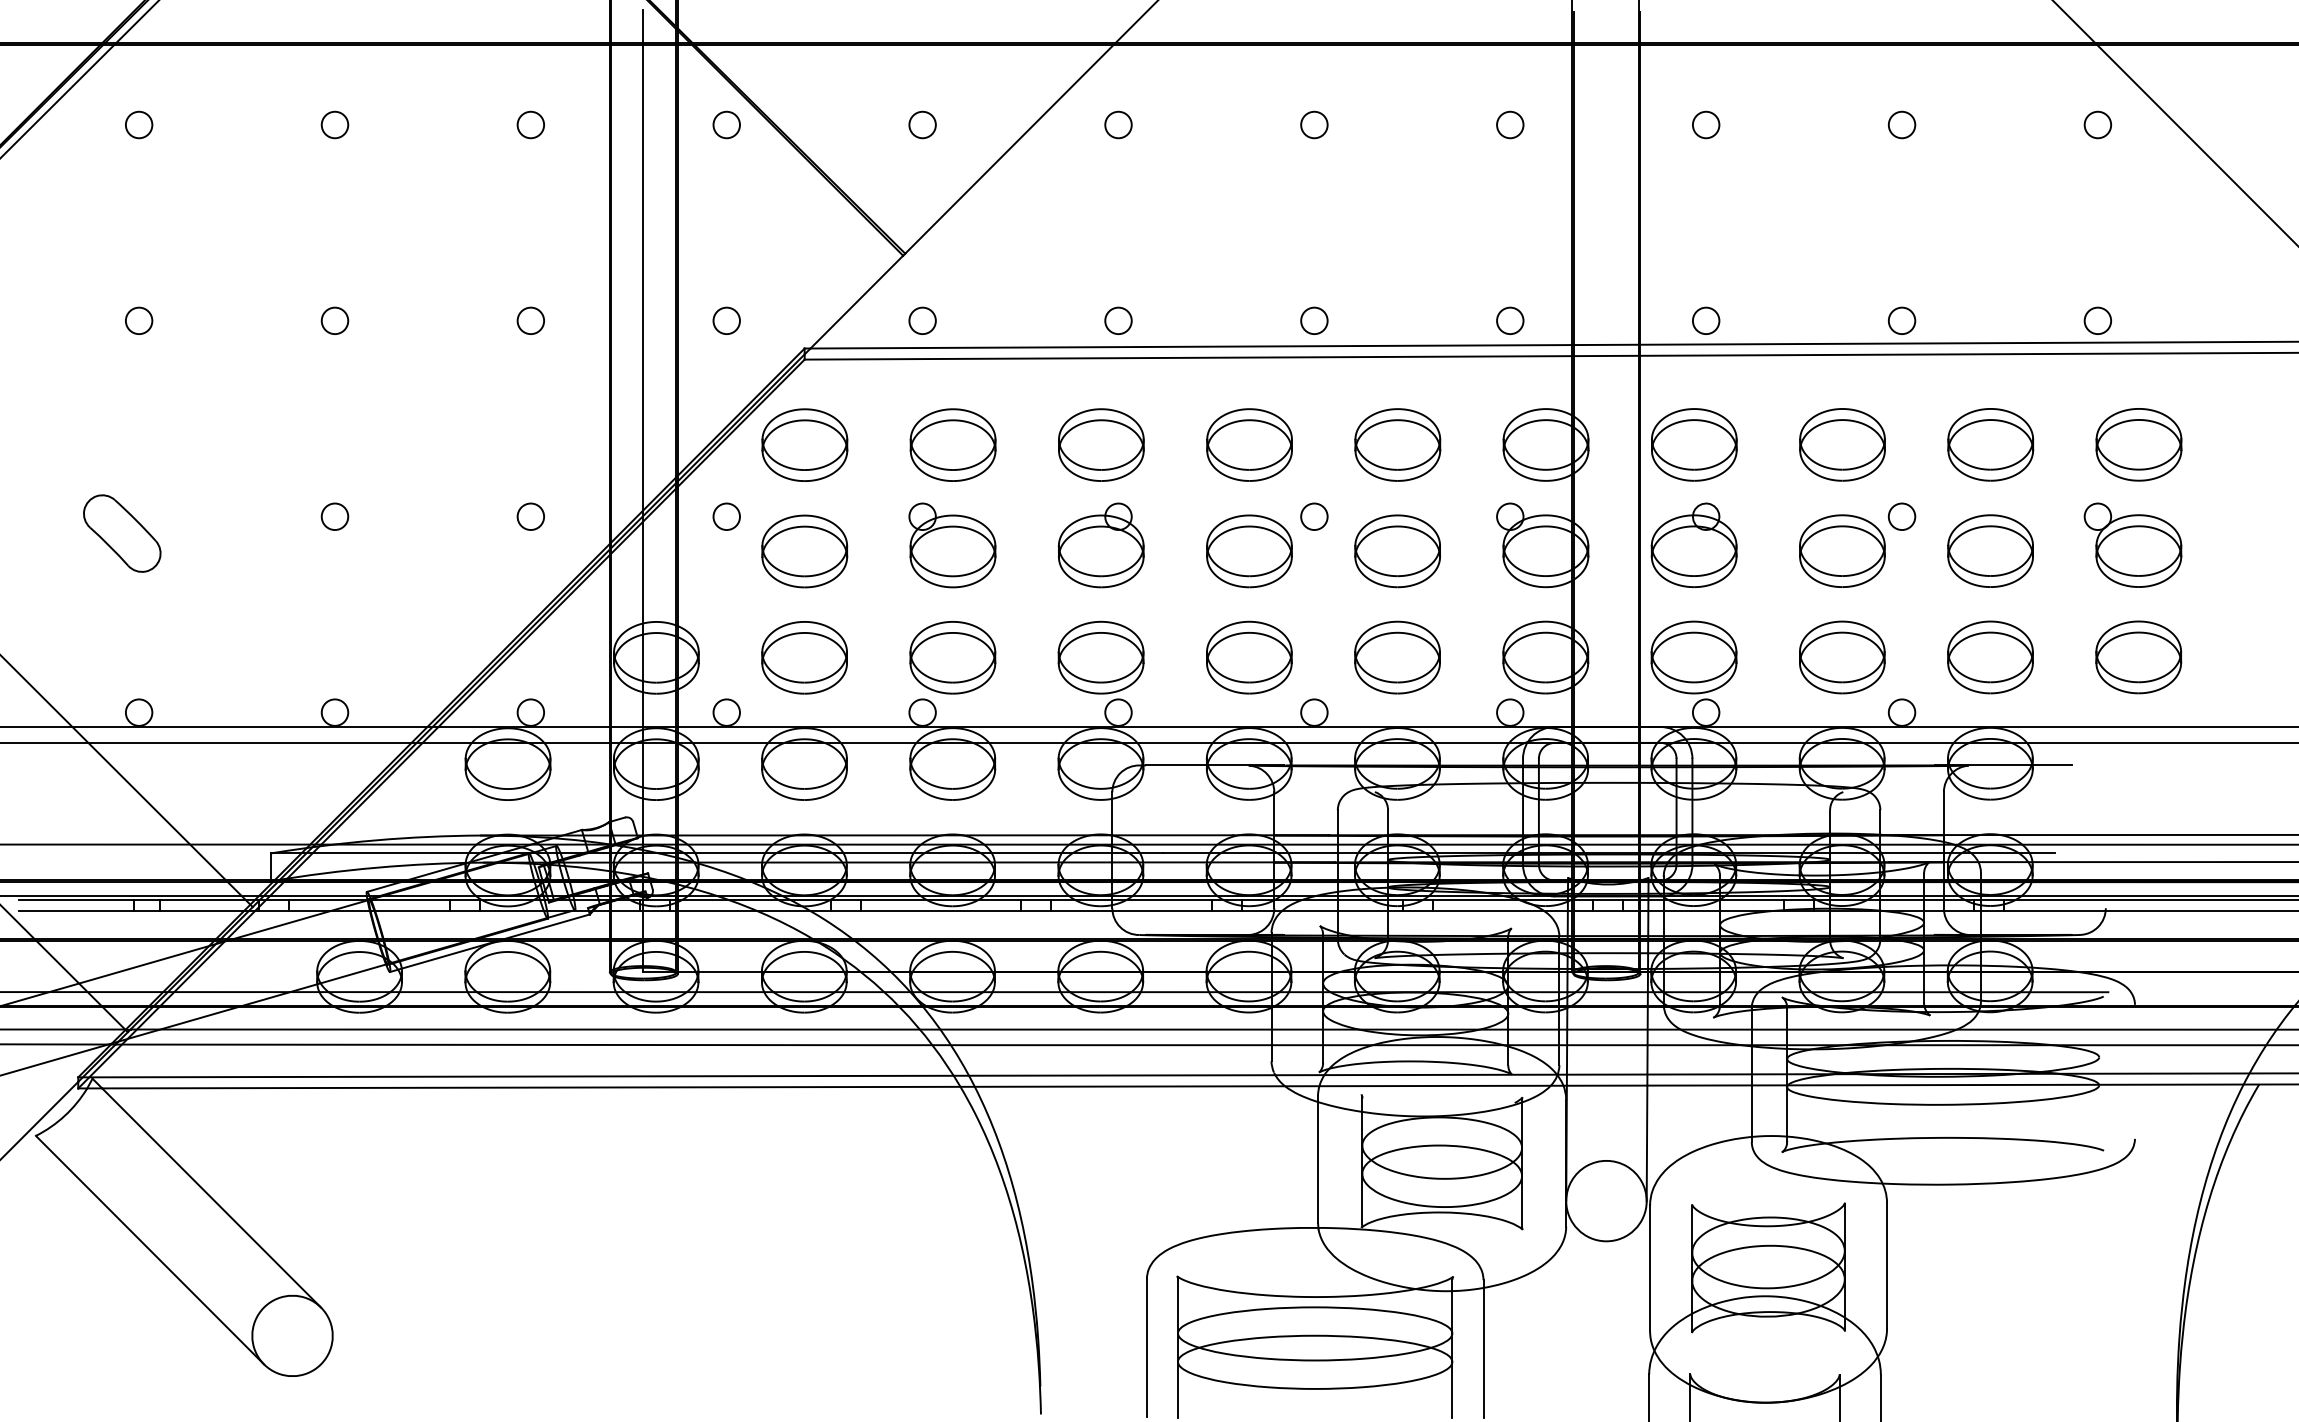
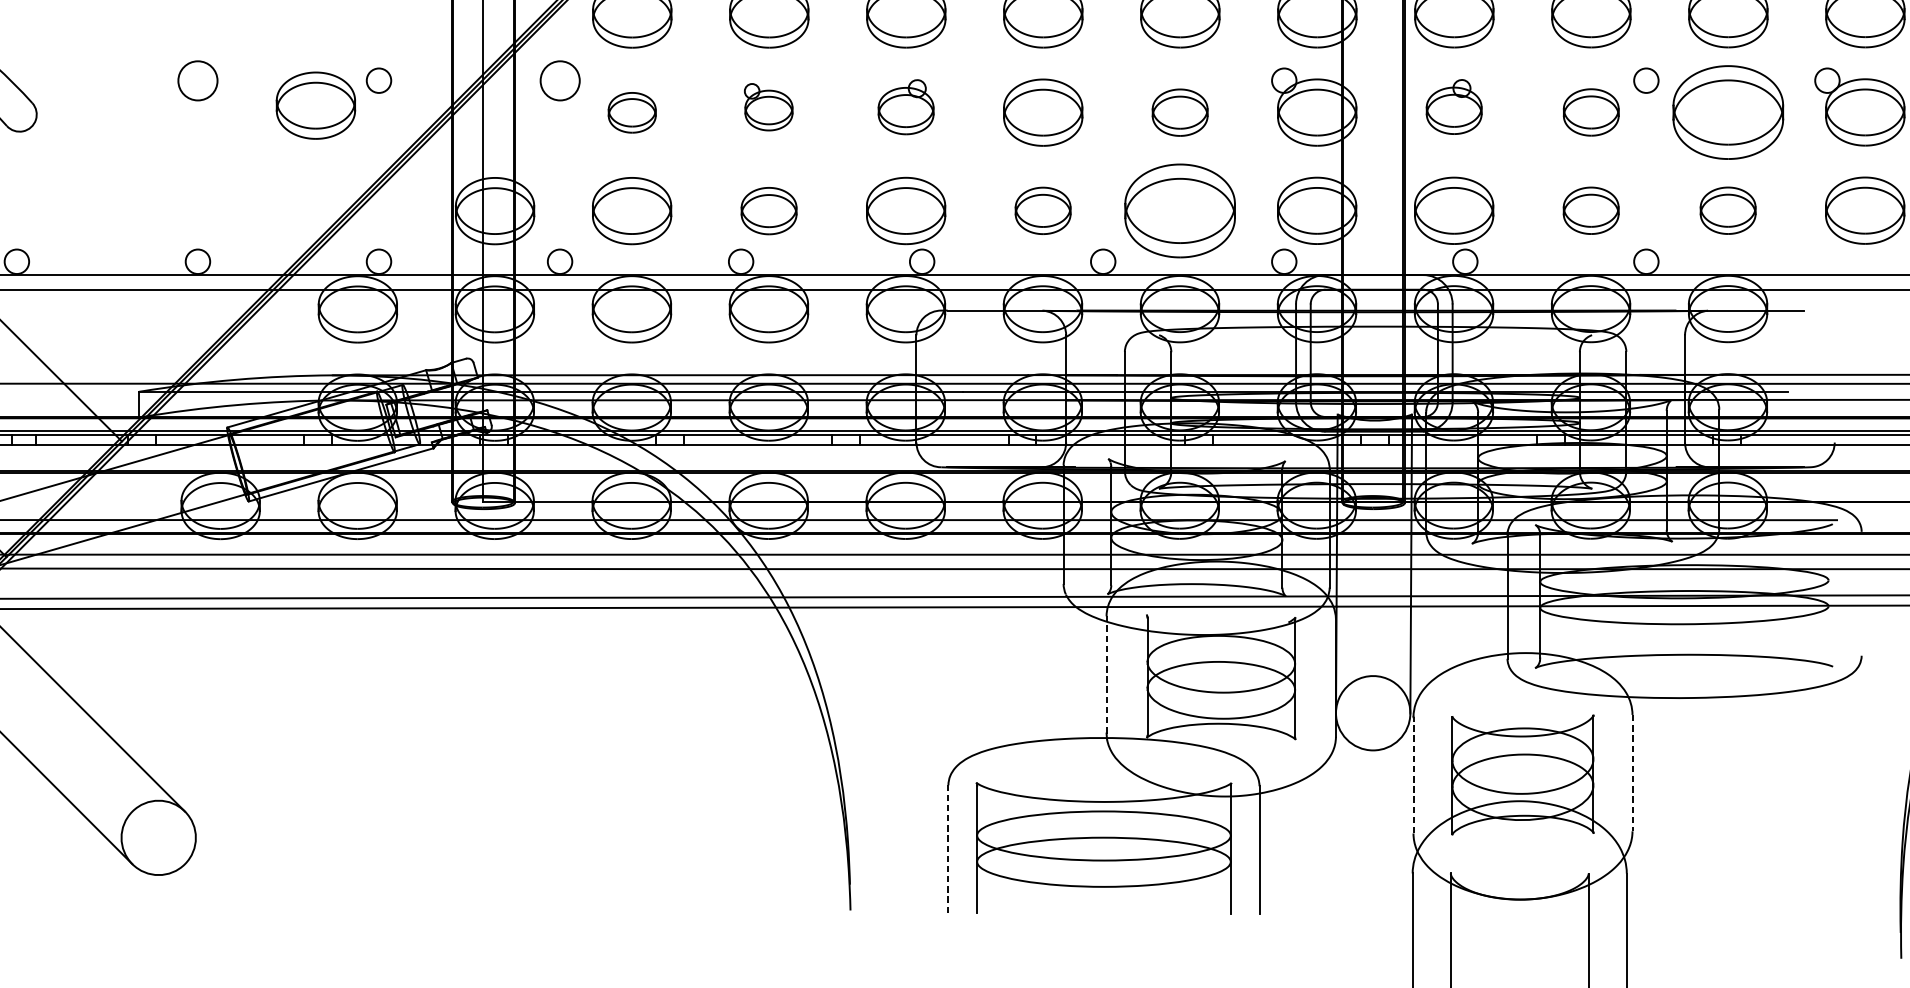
circle: (334, 516) -> (197, 80), size x1.6
circle: (726, 516) -> (559, 80), size x1.6
circle: (1314, 516) -> (1103, 80), removed
part: (462, 543) -> (315, 105), added
part: (1693, 544) -> (1453, 106), size x0.7
part: (952, 545) -> (768, 107), size x0.6
part: (1100, 545) -> (905, 107), size x0.7
part: (1842, 550) -> (1591, 111), size x0.7
part: (1990, 550) -> (1728, 111), size x1.4
part: (804, 551) -> (631, 112), size x0.6
part: (1397, 551) -> (1180, 112), size x0.7
part: (952, 657) -> (768, 210), size x0.7
part: (1249, 657) -> (1043, 210), size x0.7
part: (1397, 657) -> (1180, 210), size x1.4
part: (1842, 657) -> (1591, 210), size x0.7
part: (1990, 657) -> (1728, 210), size x0.7
line: (1318, 1159) -> (1107, 674), solid -> dashed
line: (1887, 1265) -> (1632, 772), solid -> dashed
line: (1650, 1268) -> (1413, 775), solid -> dashed
line: (1146, 1347) -> (948, 848), solid -> dashed

